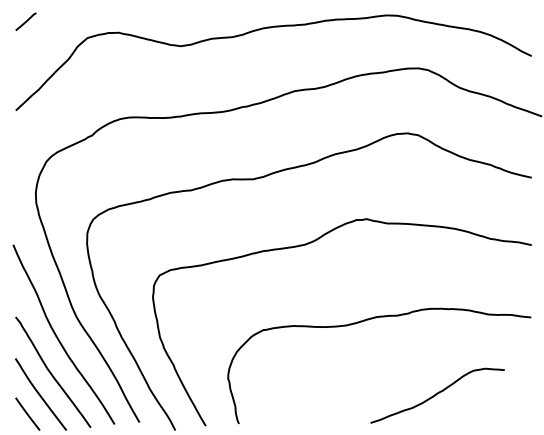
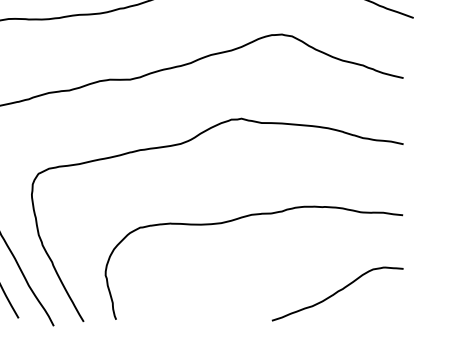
curve: (437, 394) -> (337, 292), moved

